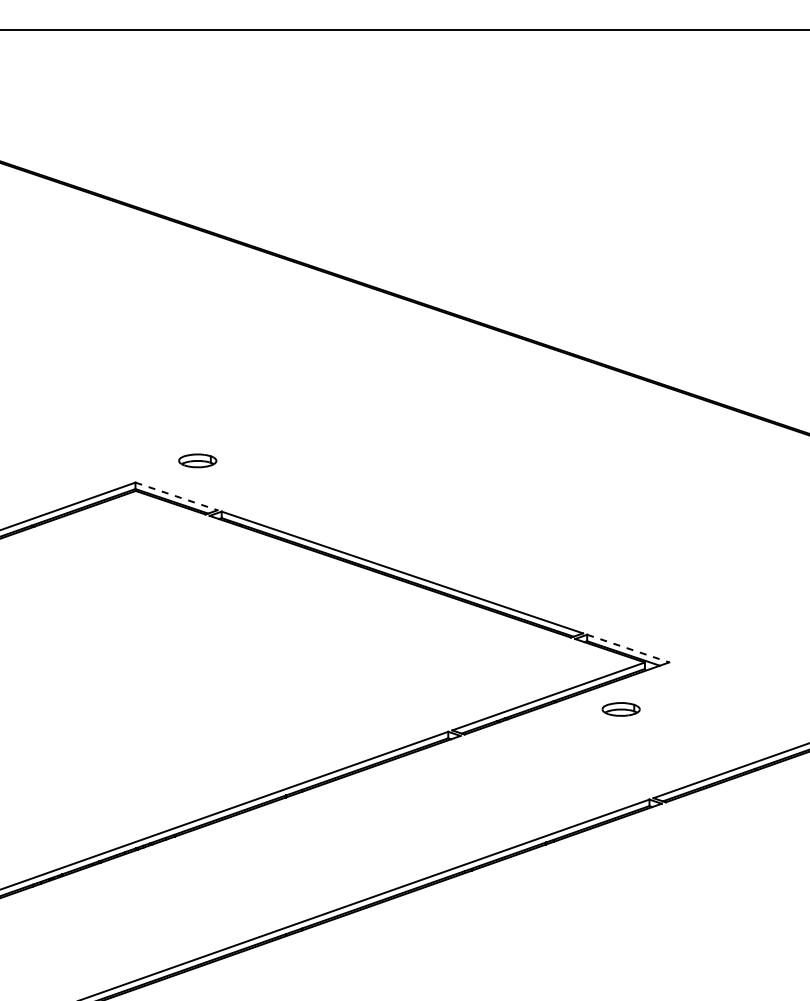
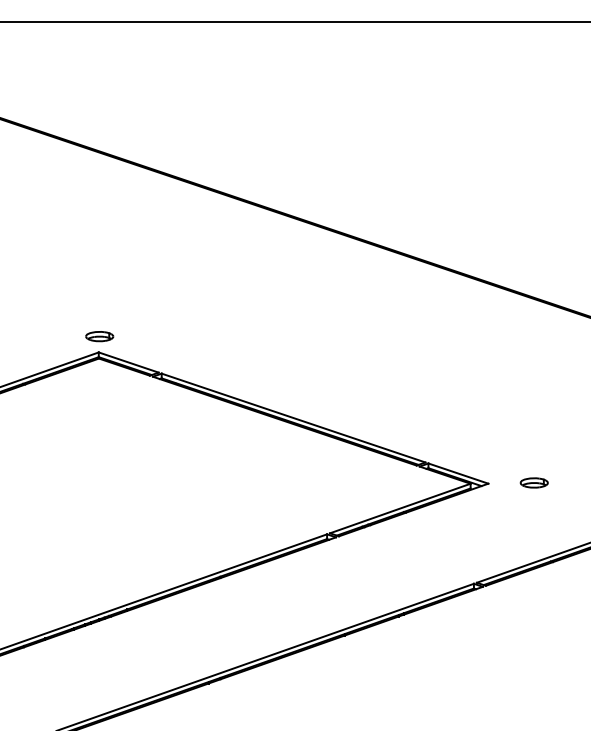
part: (197, 460) -> (99, 336), moved
line: (177, 496) -> (129, 362), dashed -> solid
line: (628, 648) -> (458, 473), dashed -> solid
part: (620, 709) -> (533, 483), moved

